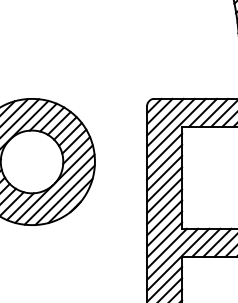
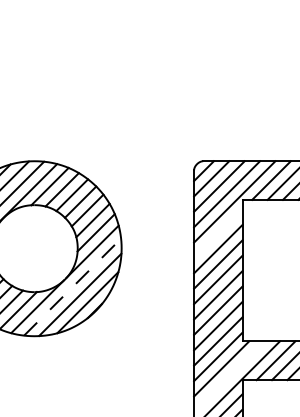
line: (164, 150) -> (218, 232), removed
line: (59, 189) -> (72, 286), solid -> dashed
line: (172, 253) -> (229, 375), removed

